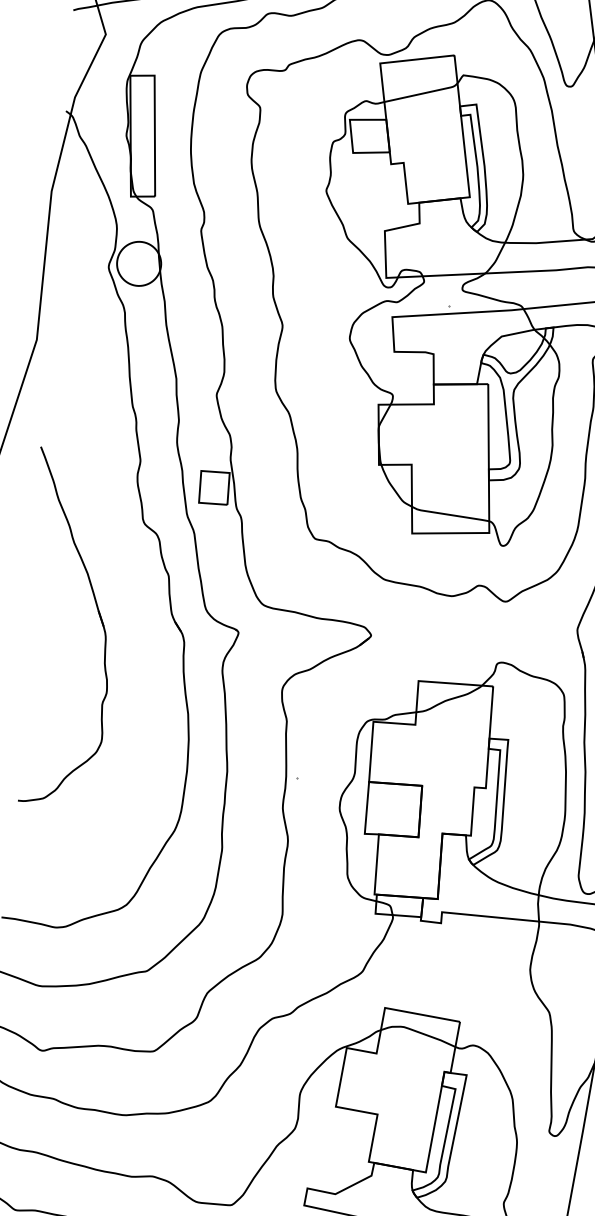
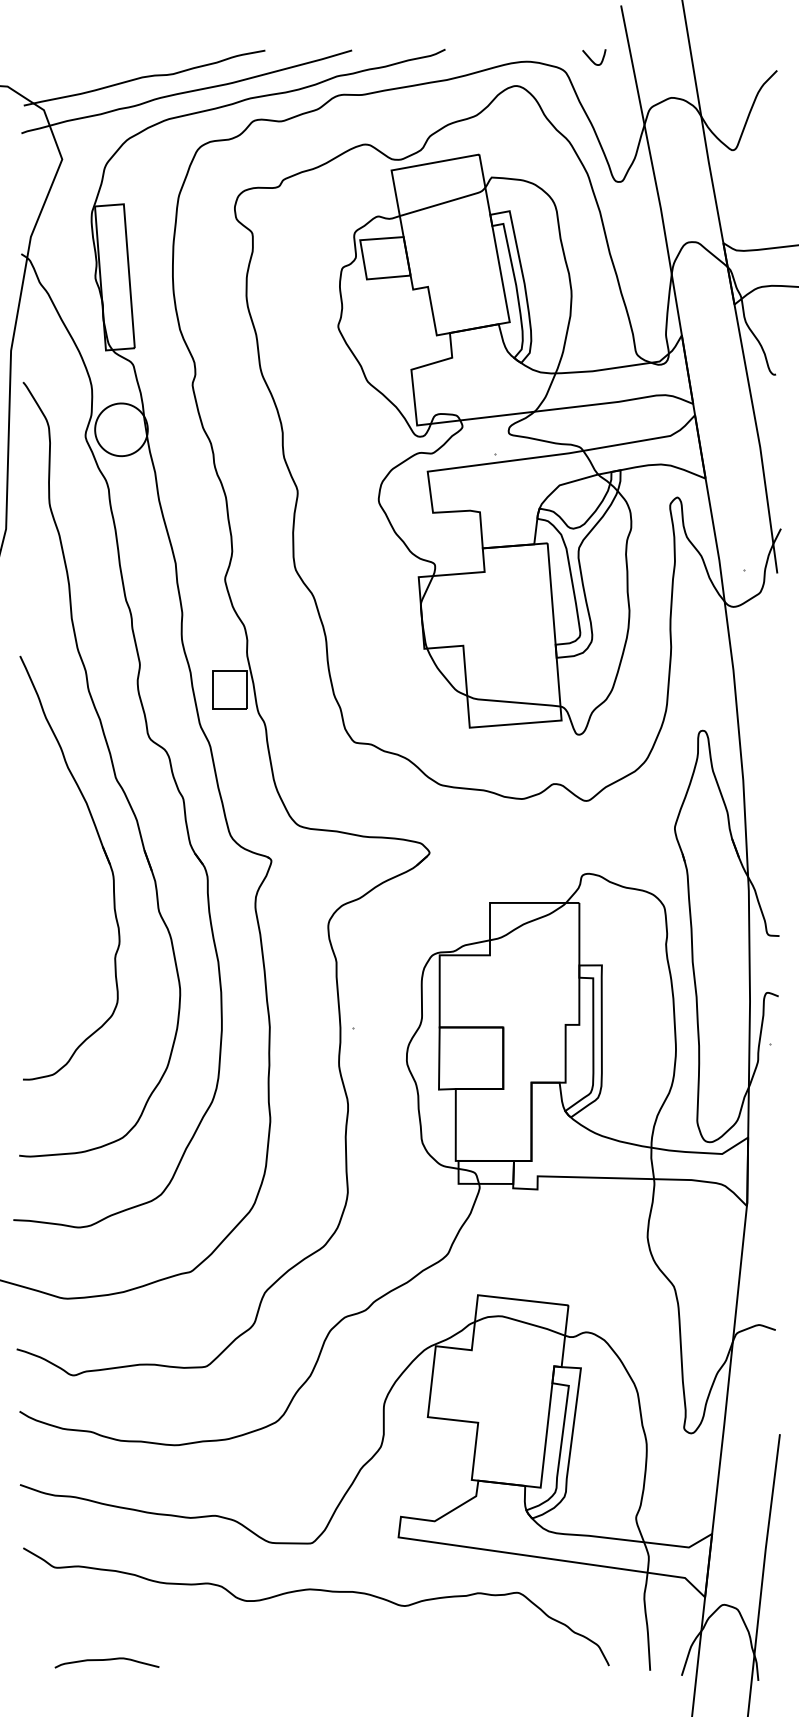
part: (111, 547) -> (112, 769), added

